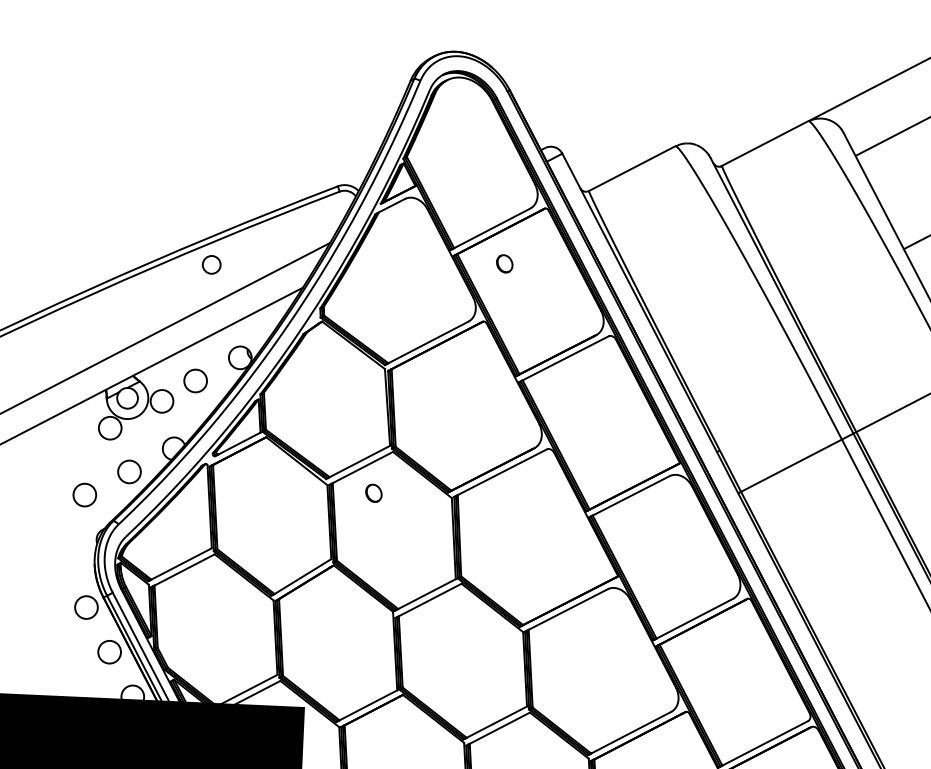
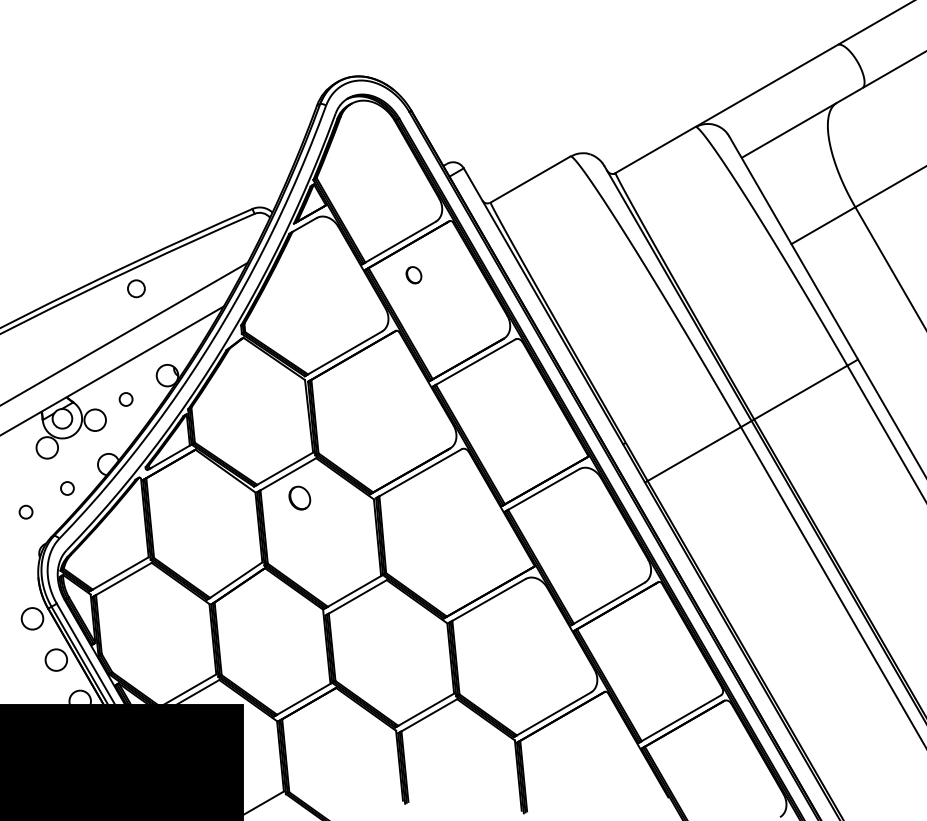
circle: (194, 380) -> (125, 399), size x0.6
circle: (129, 471) -> (67, 488), size x0.6
part: (373, 493) -> (299, 498), size x1.4
circle: (84, 494) -> (25, 511), size x0.6

